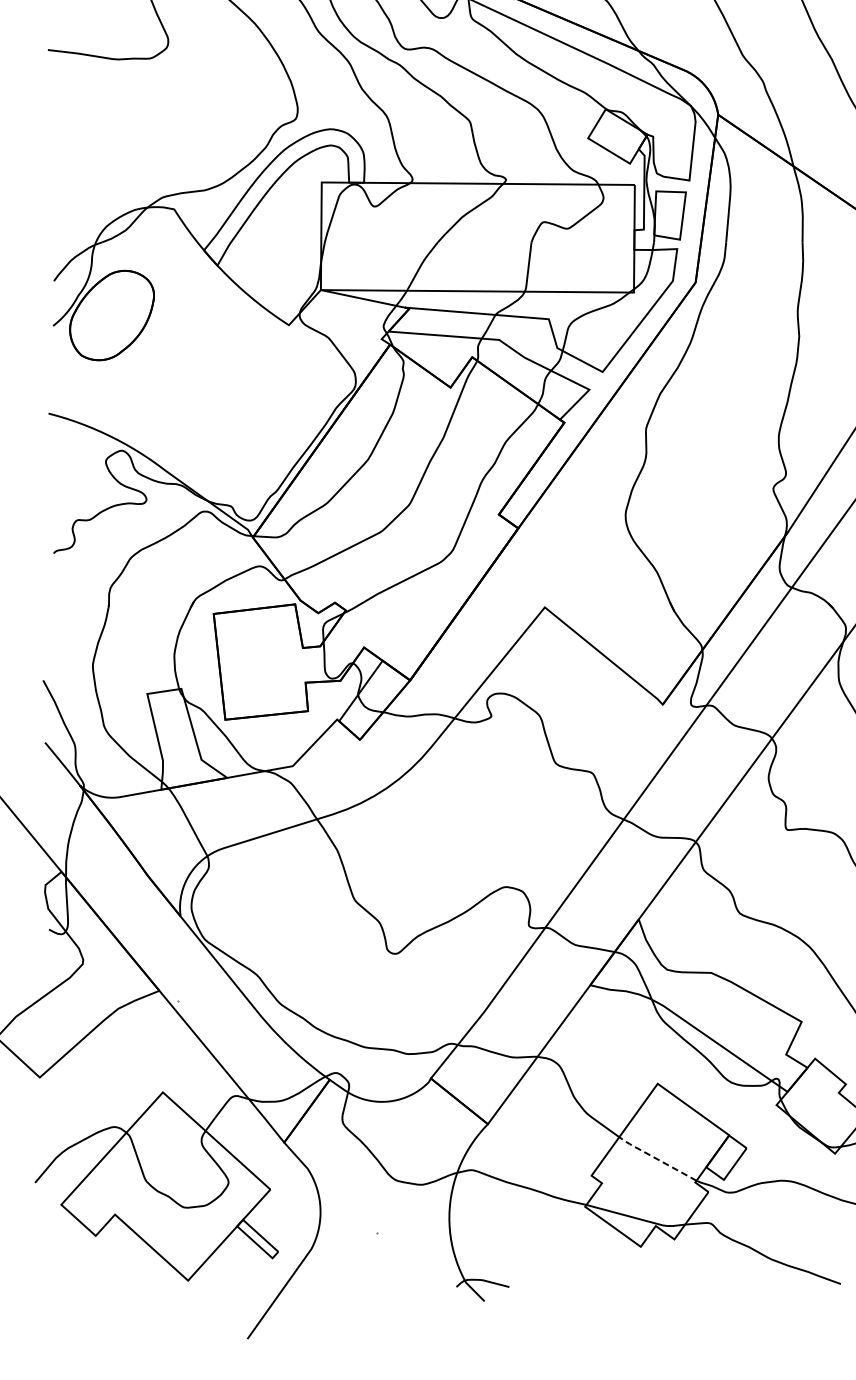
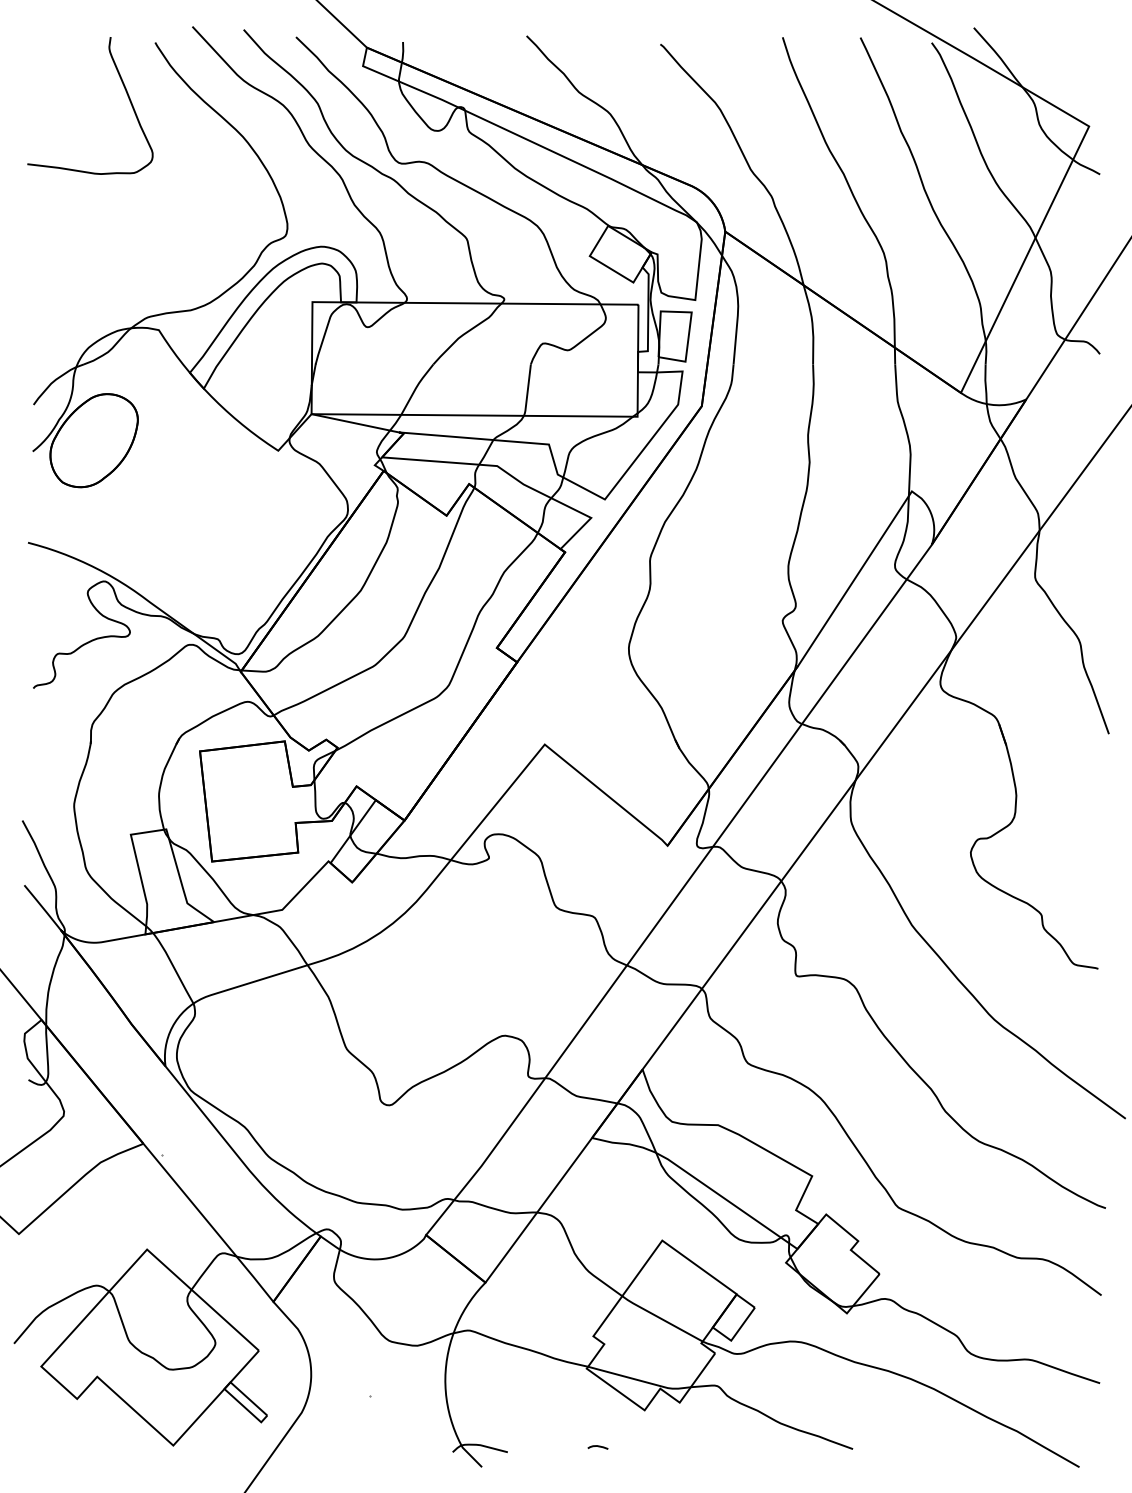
line: (655, 1158) -> (660, 1318), dashed -> solid
curve: (595, 1281) -> (597, 1446), added

